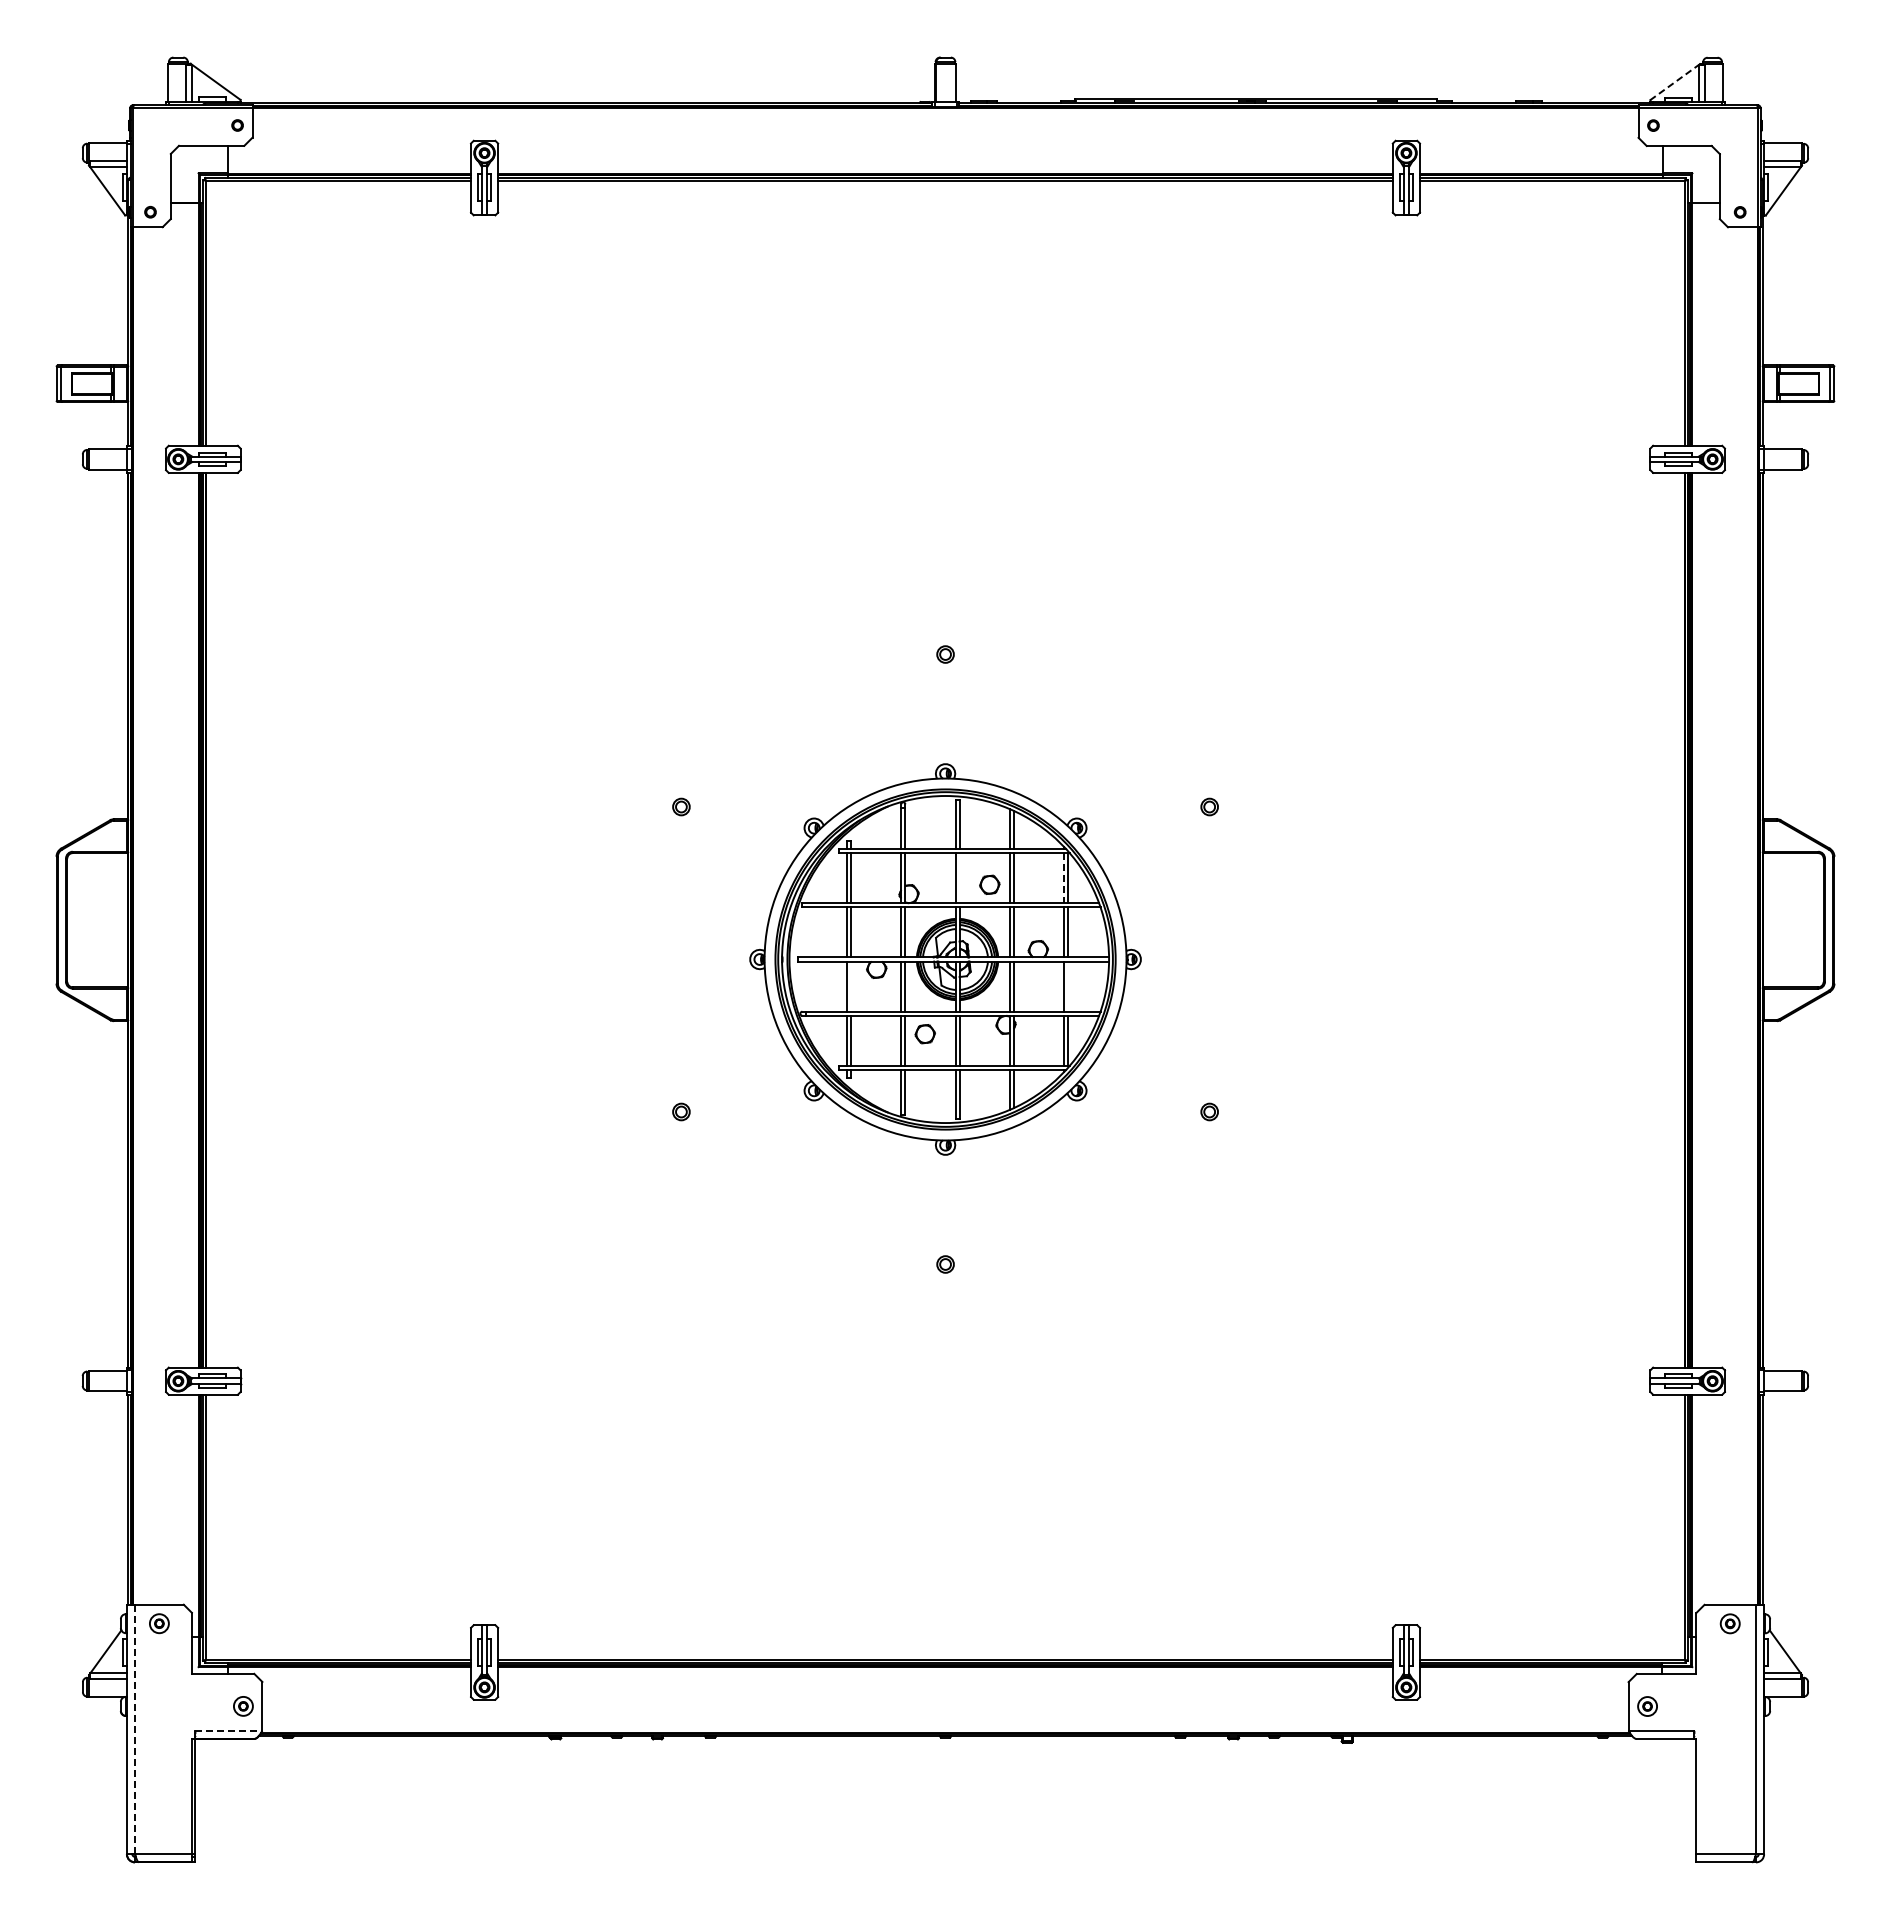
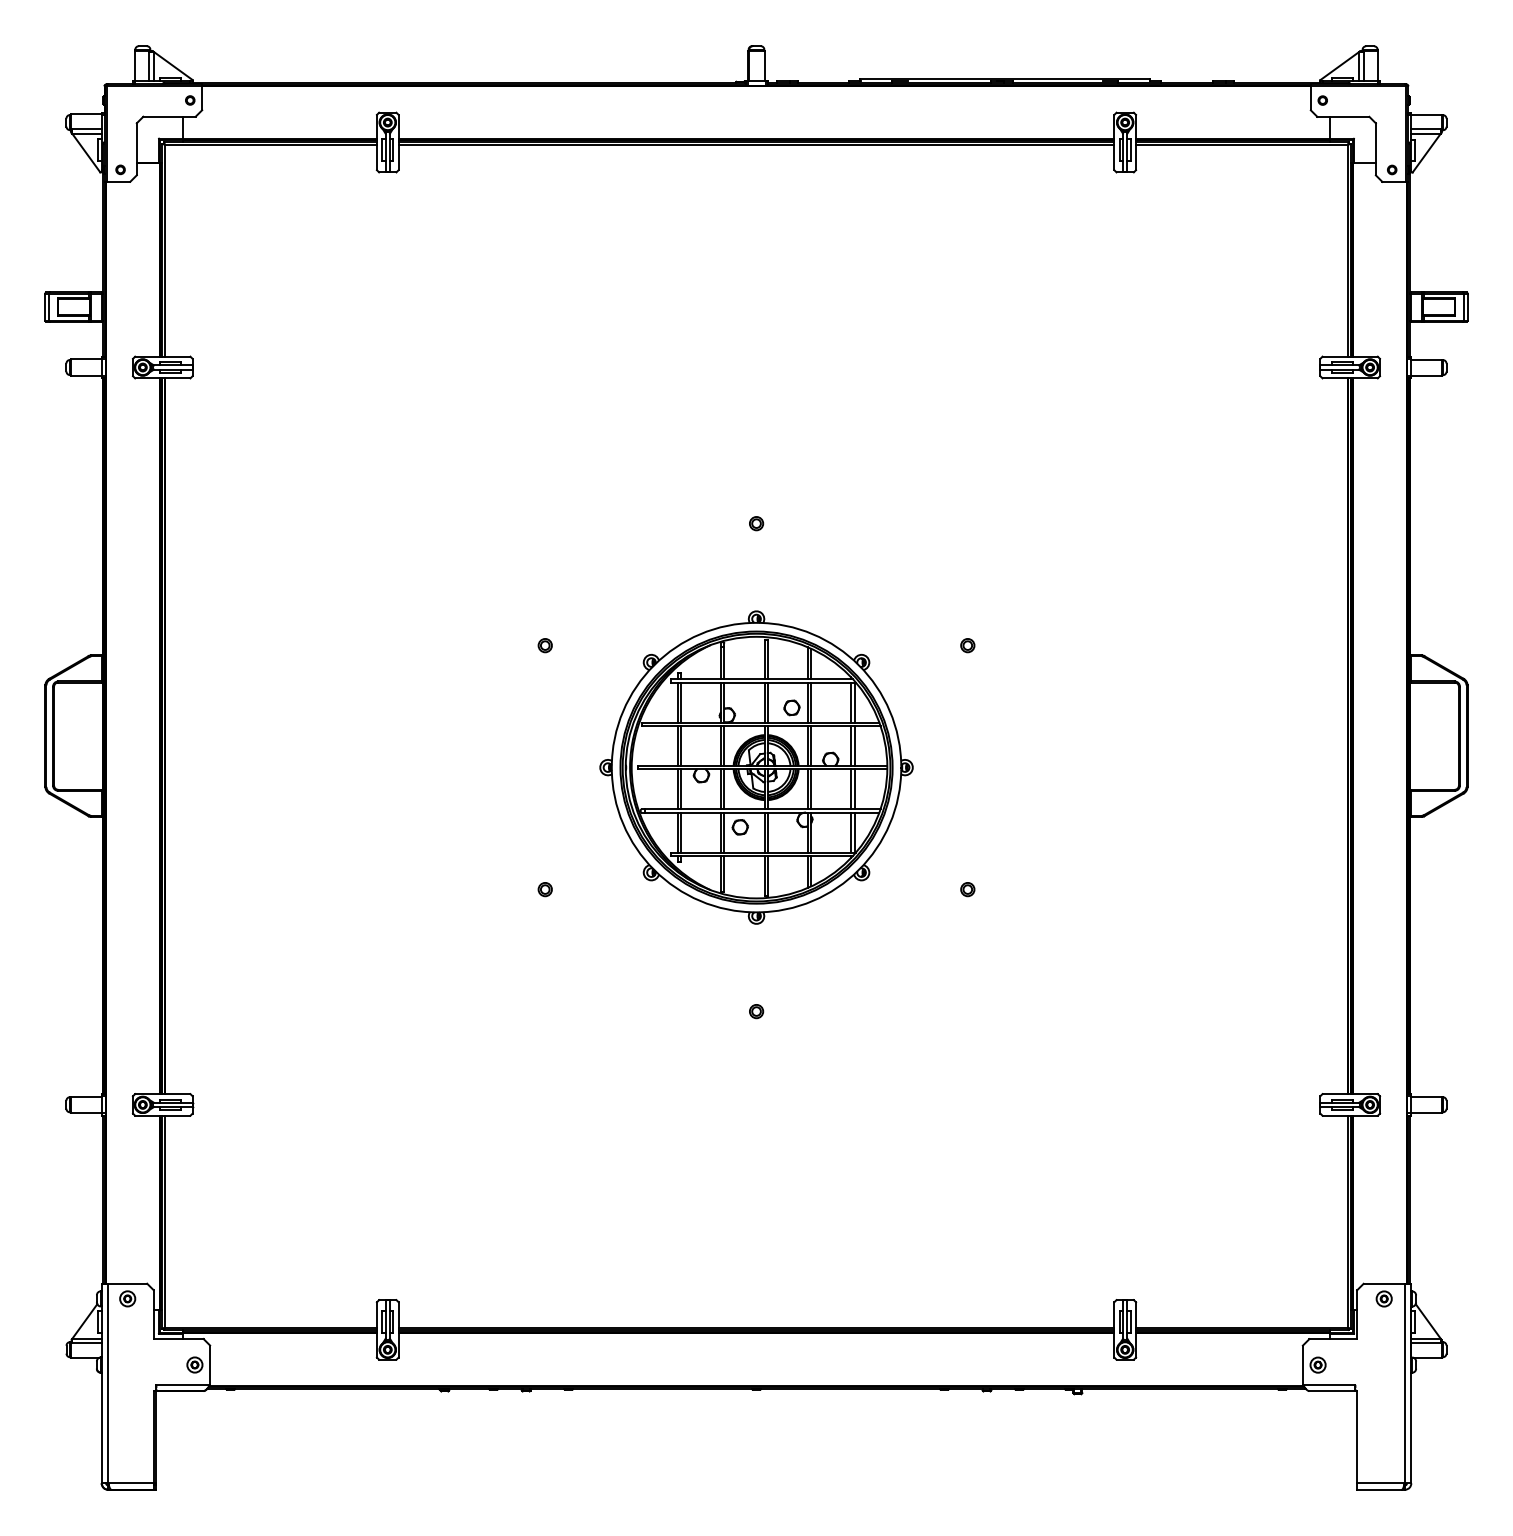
line: (1675, 81) -> (1340, 65), dashed -> solid
line: (959, 878) -> (767, 702), added
line: (1063, 878) -> (850, 702), dashed -> solid
line: (851, 986) -> (681, 789), added
line: (1068, 986) -> (854, 789), added
line: (135, 1729) -> (108, 1383), dashed -> solid
line: (228, 1730) -> (182, 1384), dashed -> solid

